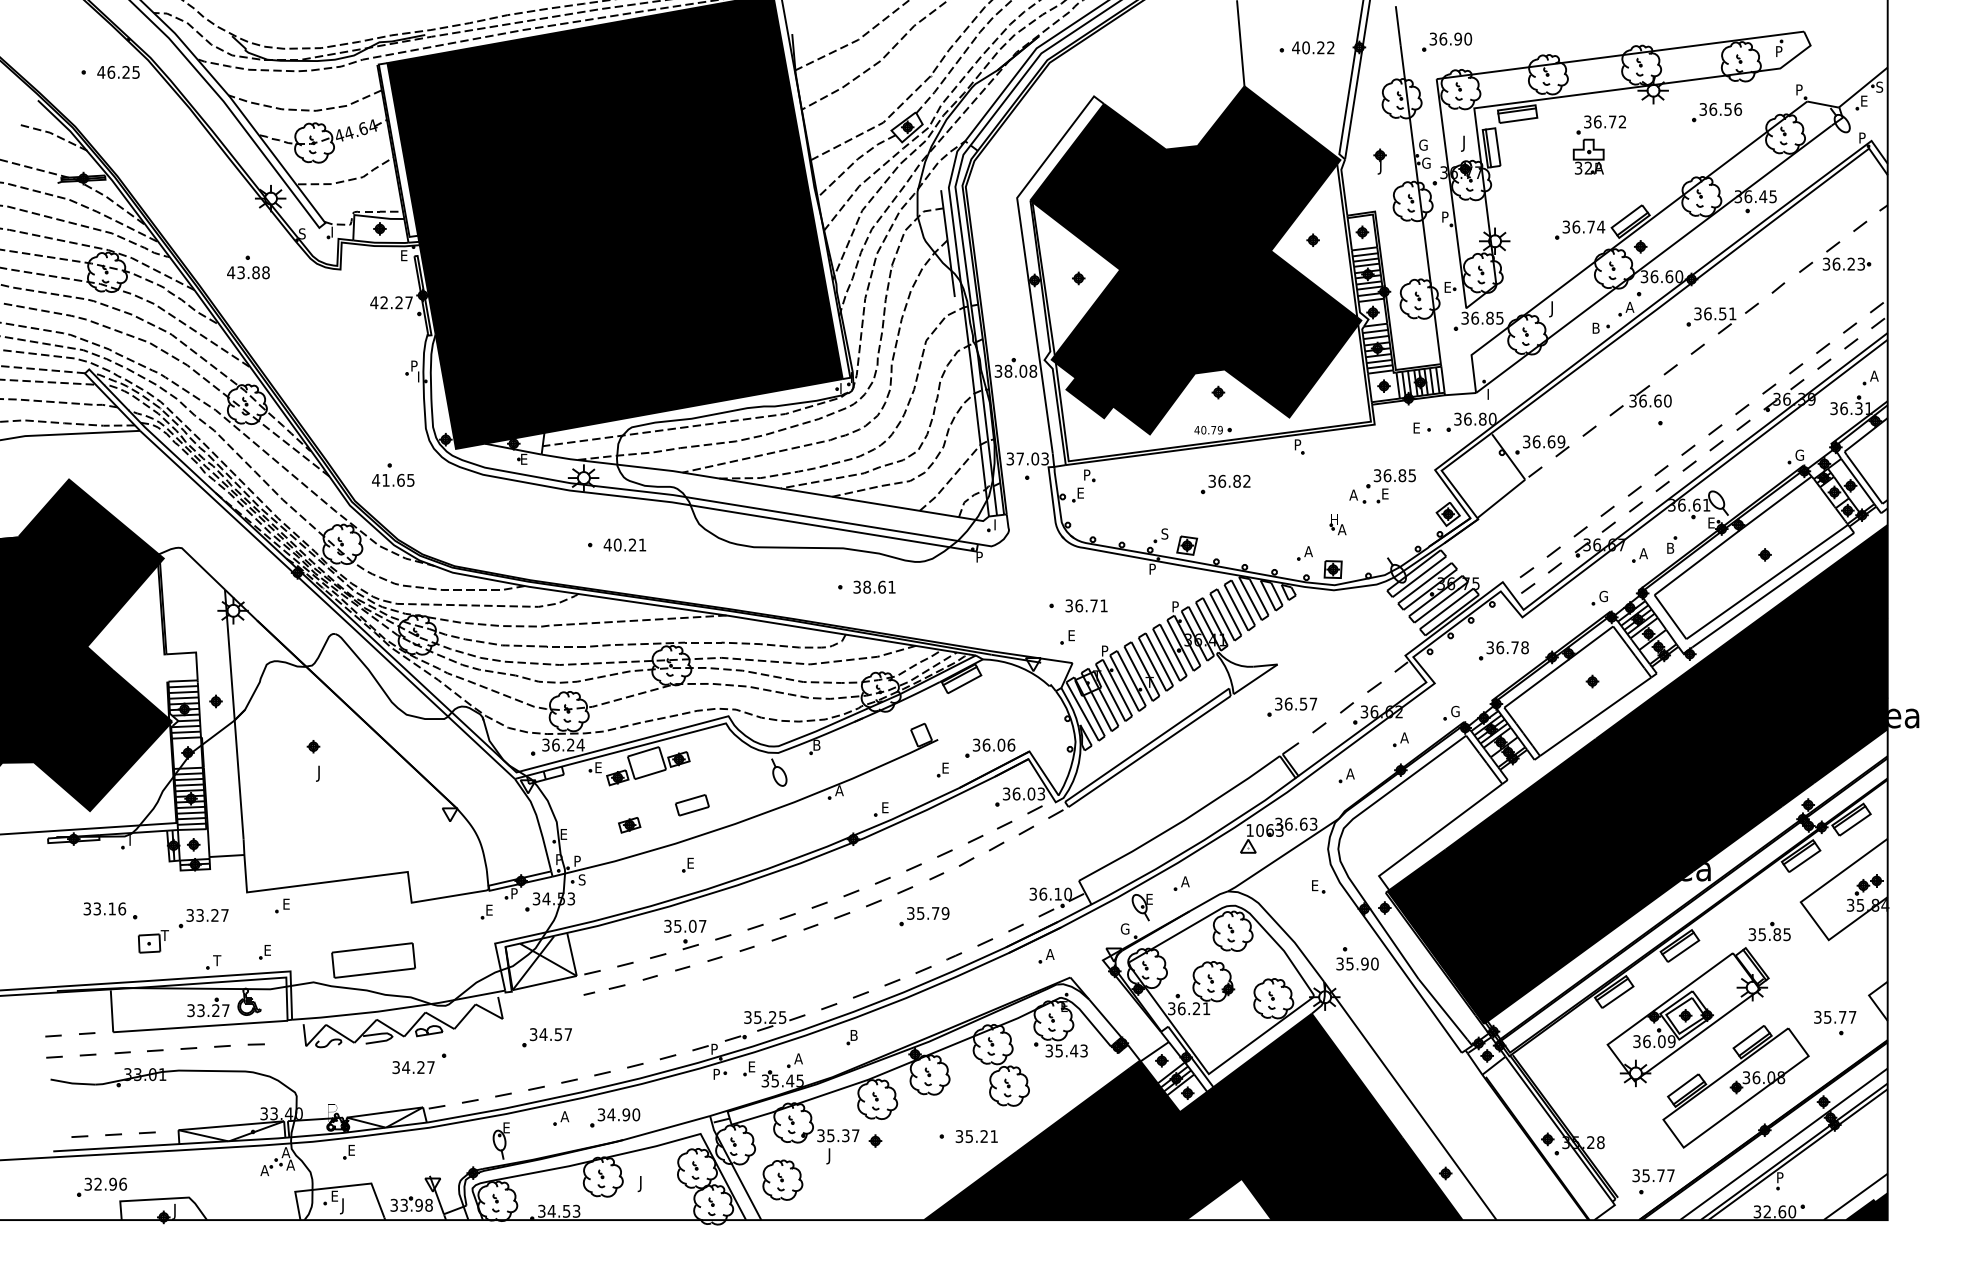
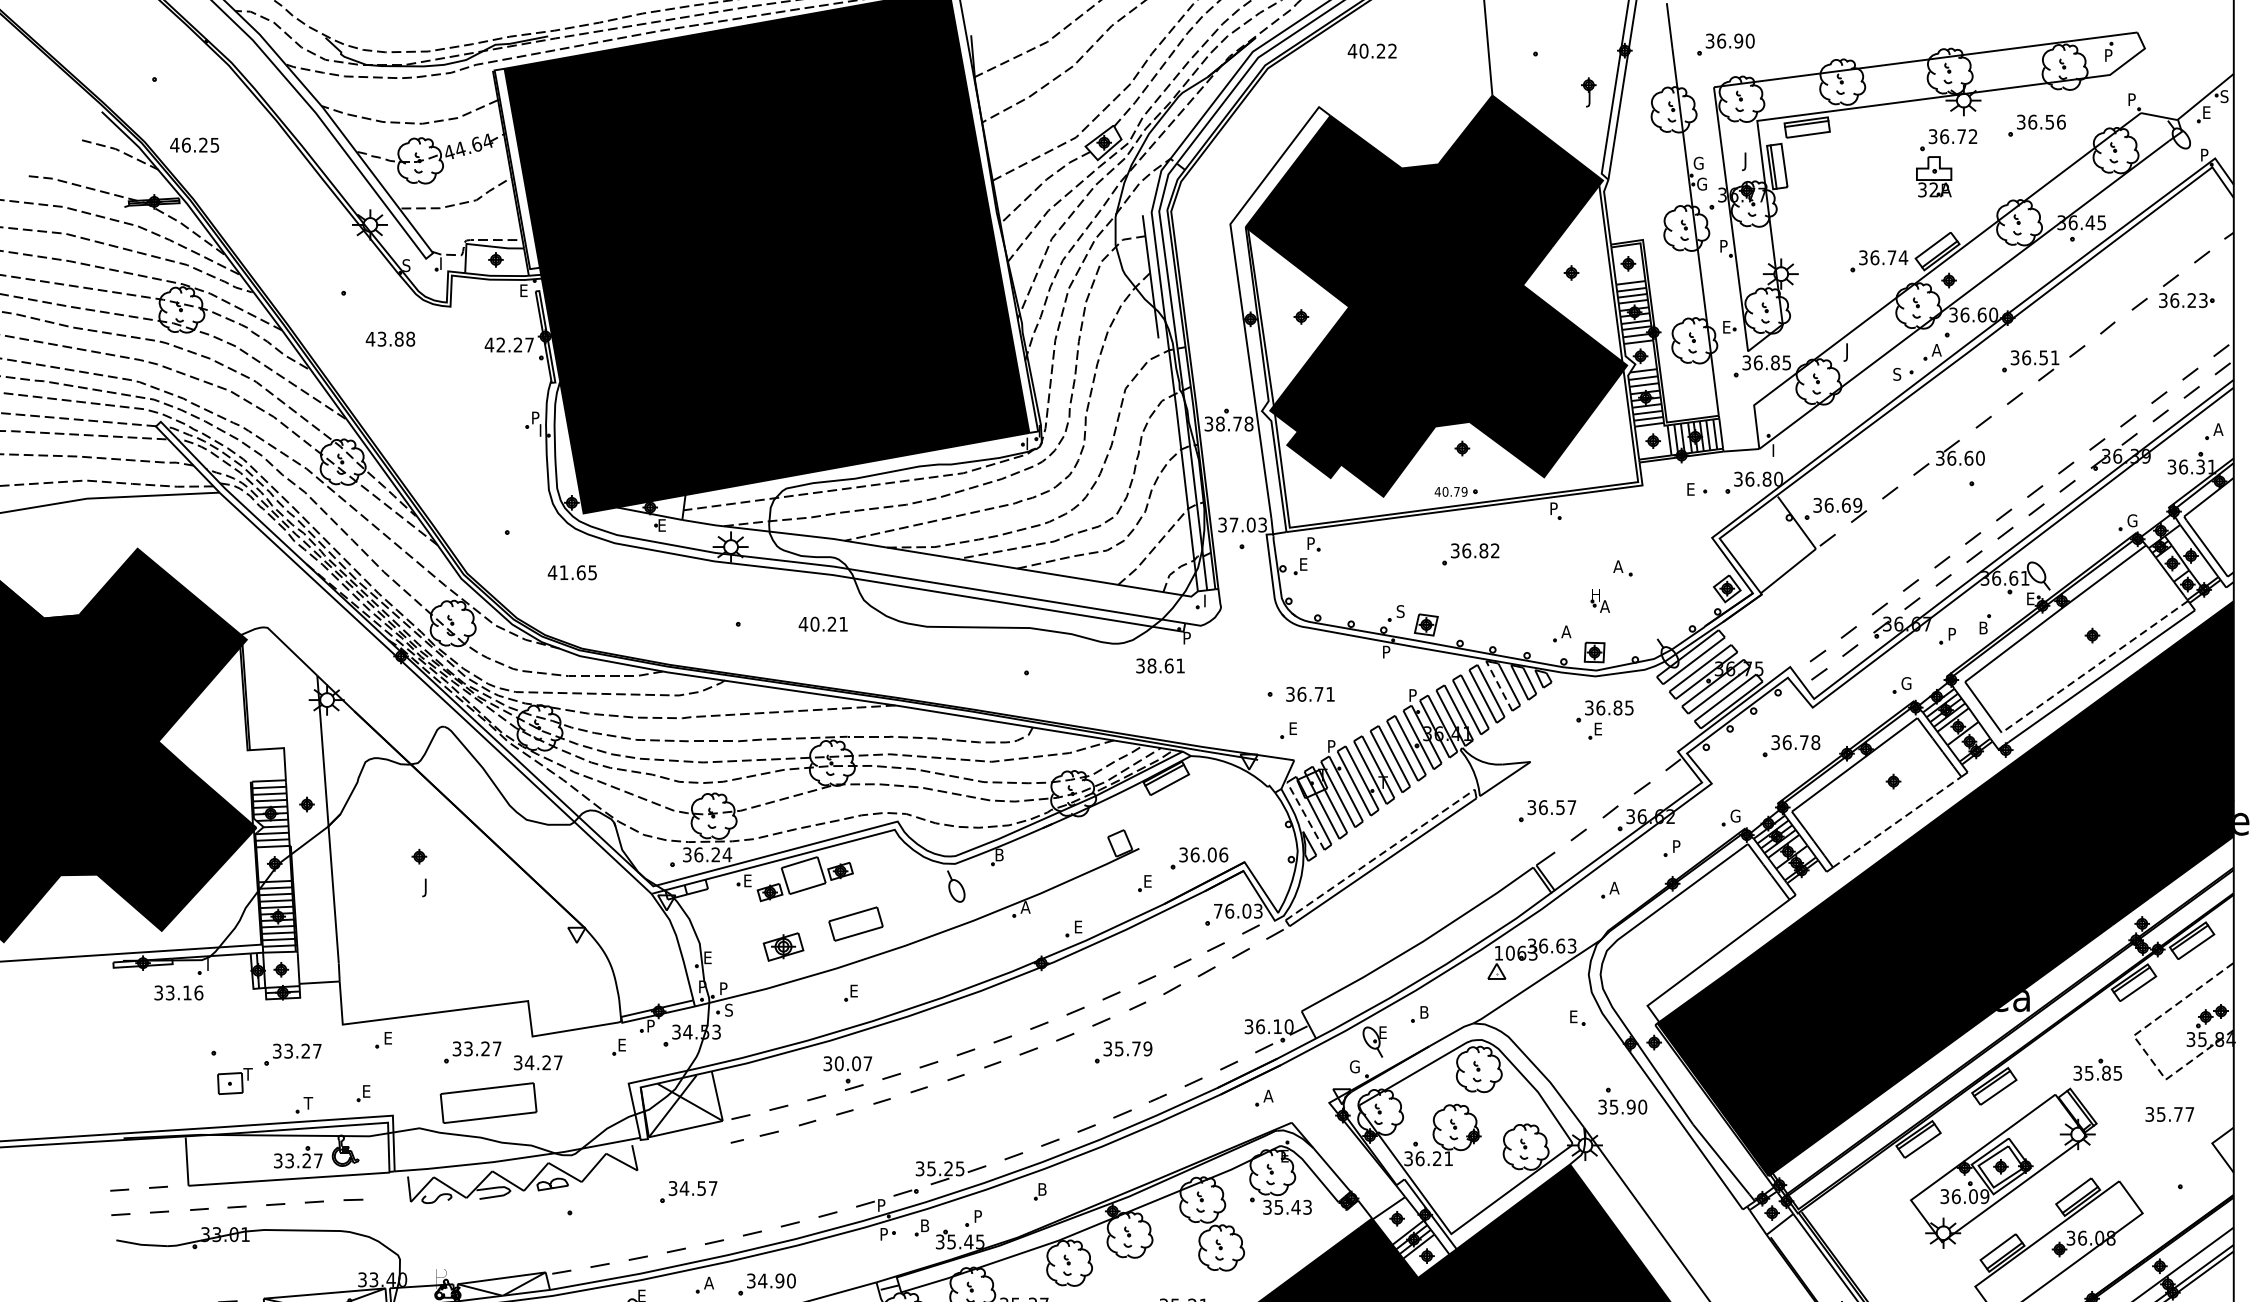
text: (1313, 47) -> (1372, 50), moved
text: (118, 72) -> (194, 145), moved
part: (1598, 144) -> (1945, 162), moved
part: (1379, 161) -> (1588, 92), moved
text: (248, 272) -> (390, 338), moved
text: (1595, 327) -> (1896, 373), B -> S
text: (1023, 370) -> (1237, 423), 38.08 -> 38.78
text: (393, 479) -> (572, 571), moved
part: (1390, 486) -> (1604, 720), moved
text: (624, 544) -> (822, 623), moved
text: (1643, 553) -> (1952, 633), A -> P
line: (1766, 582) -> (2094, 667), solid -> dashed
text: (874, 586) -> (1160, 665), moved
line: (1250, 598) -> (1499, 685), solid -> dashed
line: (1082, 711) -> (1305, 816), solid -> dashed
line: (1596, 716) -> (1898, 821), solid -> dashed
text: (1404, 737) -> (1676, 846), A -> P
line: (1147, 745) -> (1380, 855), solid -> dashed
text: (1006, 793) -> (1218, 910), 36.03 -> 76.03
part: (692, 805) -> (856, 924), size x1.4
part: (629, 825) -> (783, 947), size x1.6
text: (1185, 881) -> (1424, 1012), A -> B
line: (1804, 906) -> (2137, 1040), solid -> dashed
text: (104, 908) -> (178, 992), moved
part: (359, 916) -> (472, 1052), added
text: (677, 925) -> (838, 1062), 35.07 -> 30.07
text: (1835, 1016) -> (2170, 1113), moved
text: (798, 1058) -> (978, 1216), A -> P
text: (754, 1066) -> (927, 1225), E -> B
text: (413, 1067) -> (538, 1062), moved

